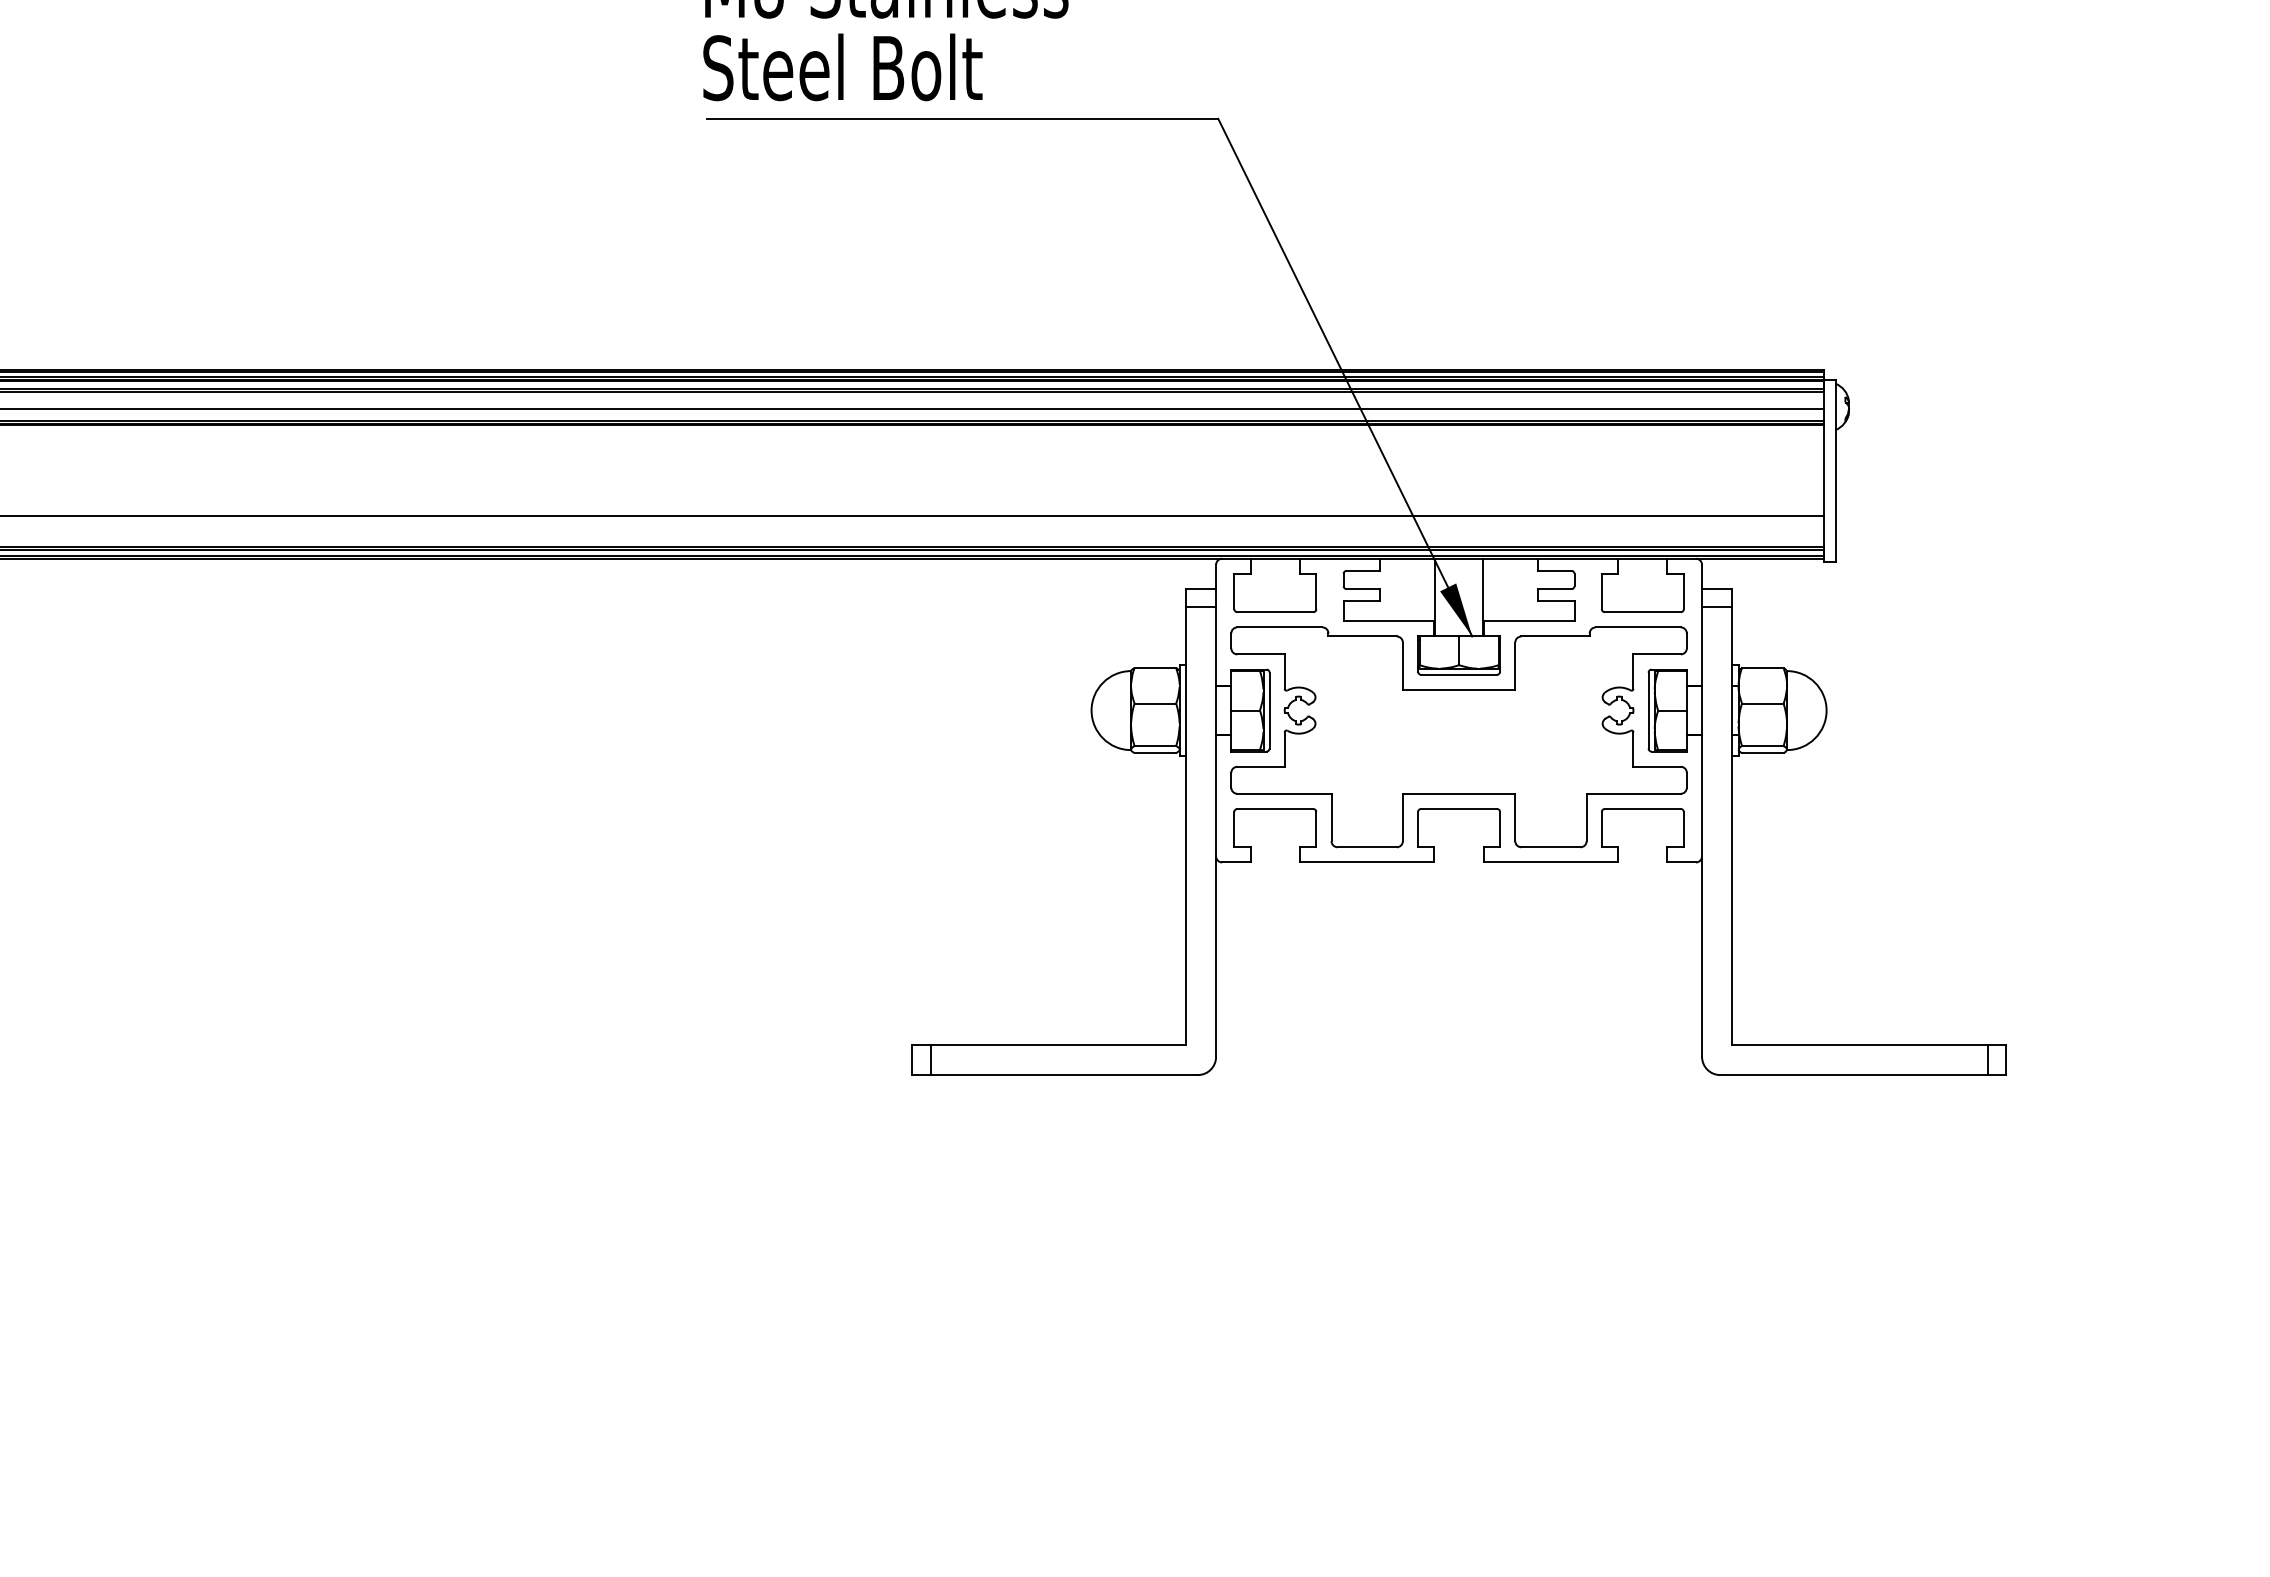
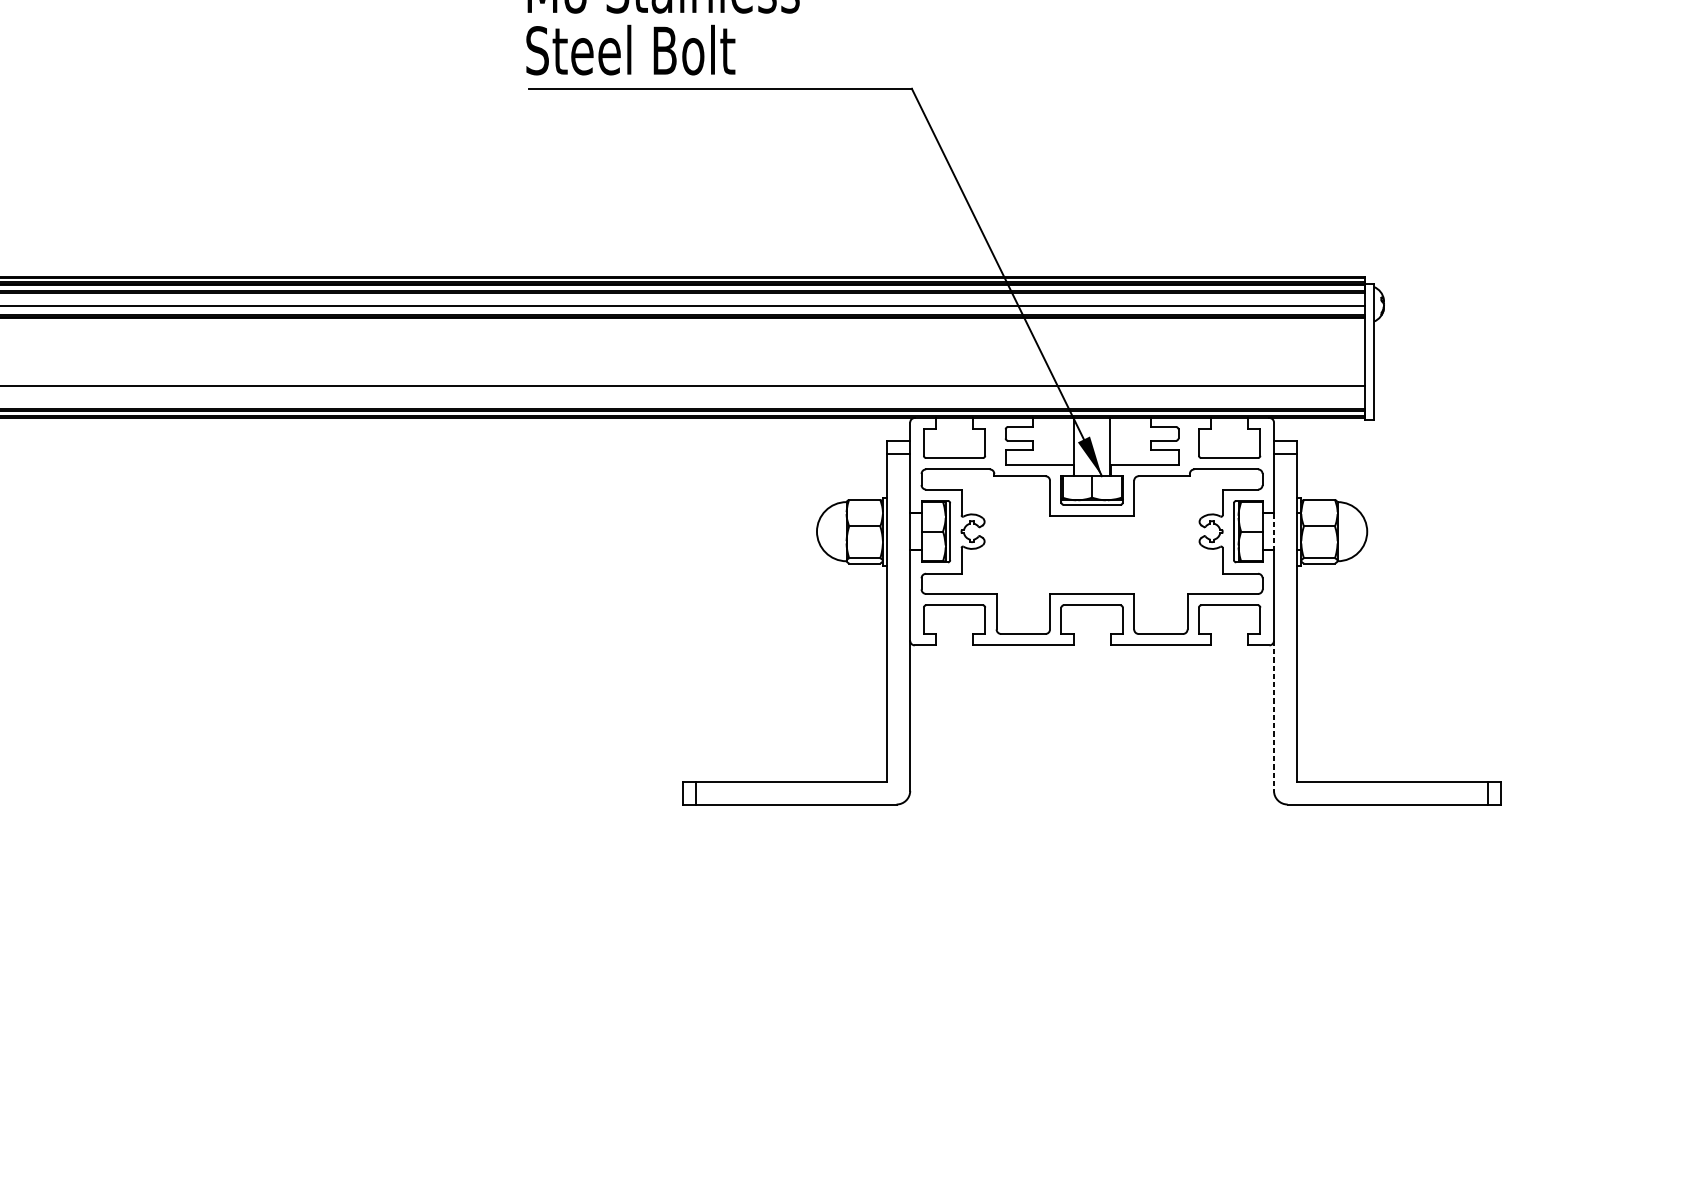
line: (1702, 710) -> (1274, 531), solid -> dashed
line: (1702, 957) -> (1274, 716), solid -> dashed

